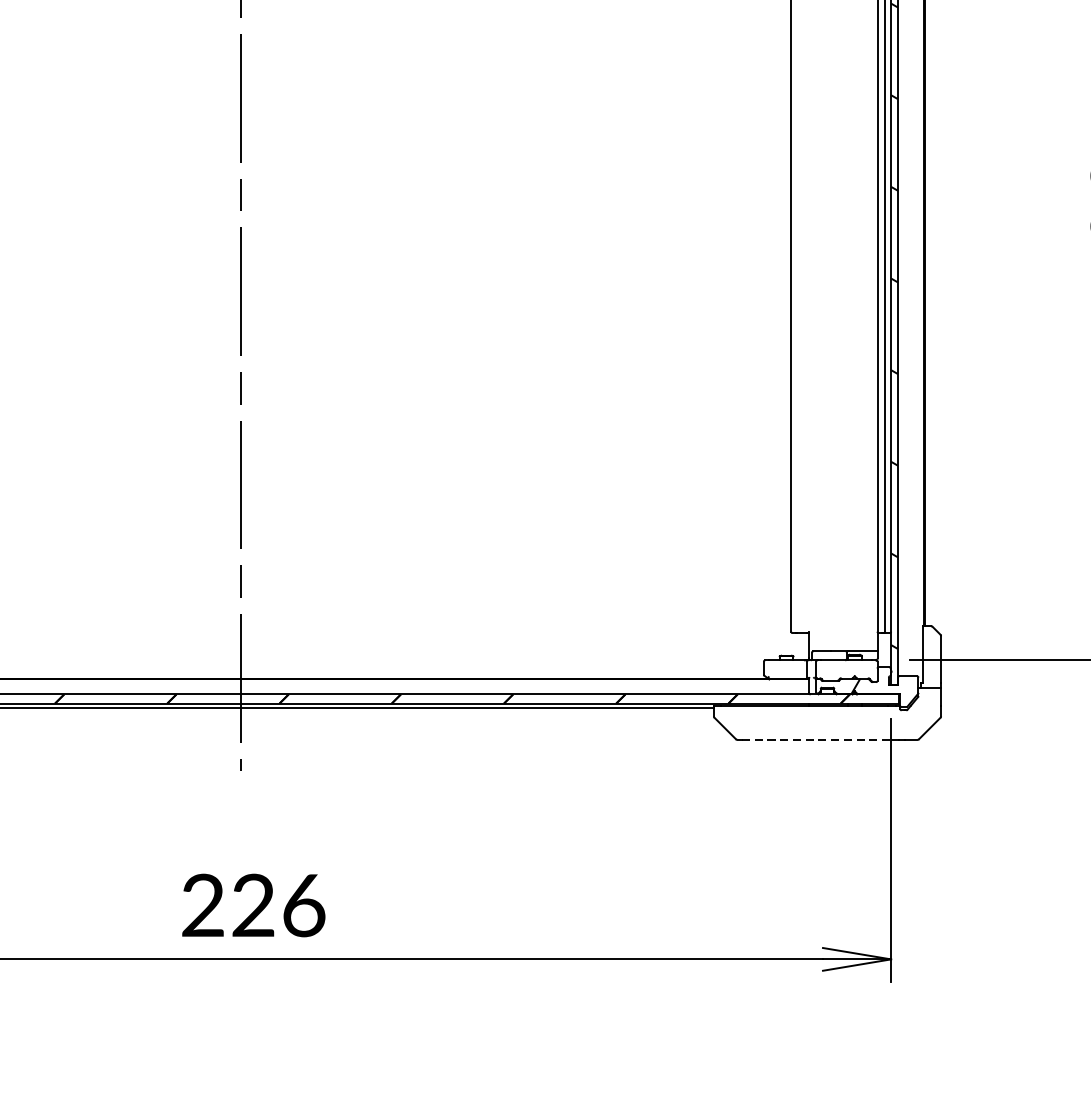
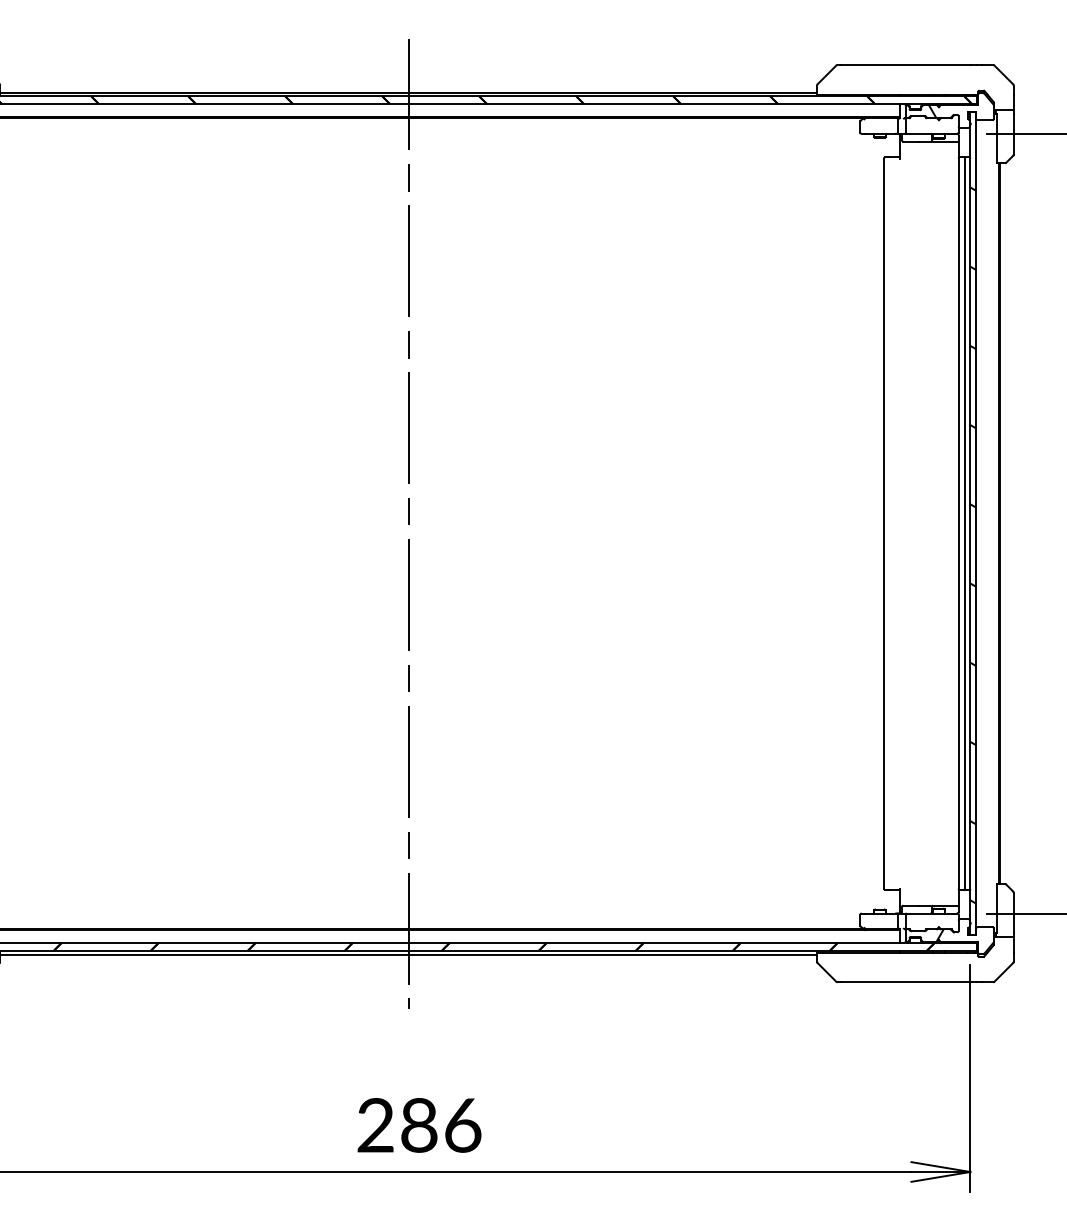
line: (817, 740) -> (906, 982), dashed -> solid
text: (253, 905) -> (419, 1125), 226 -> 286

